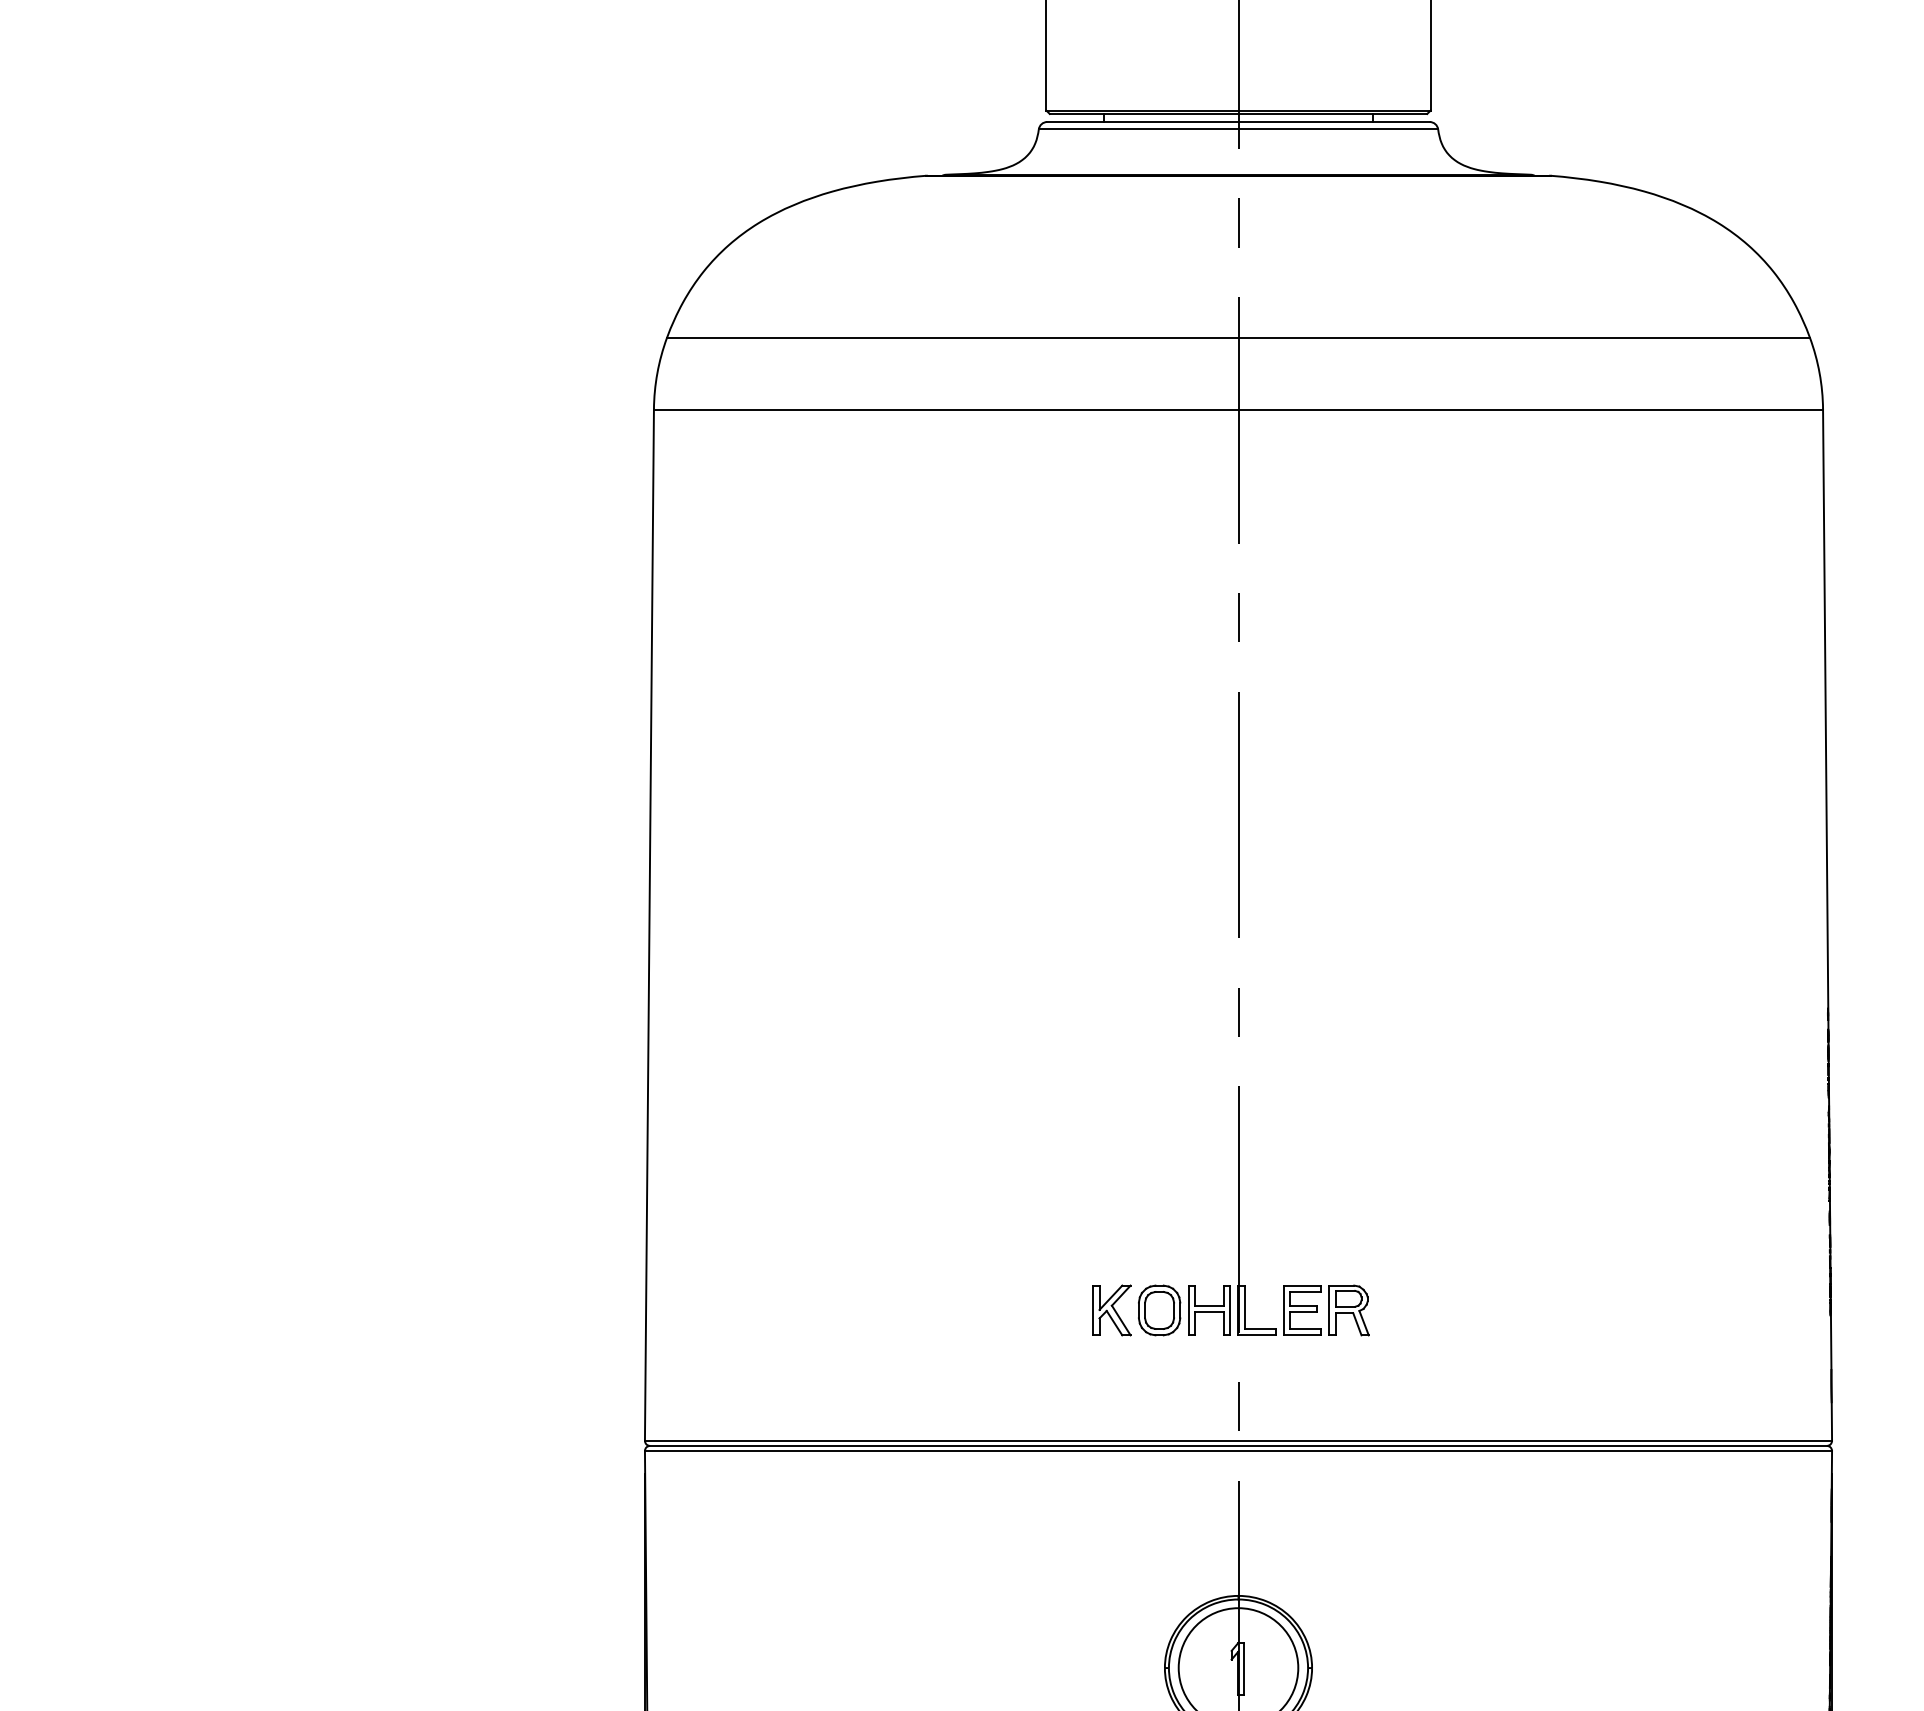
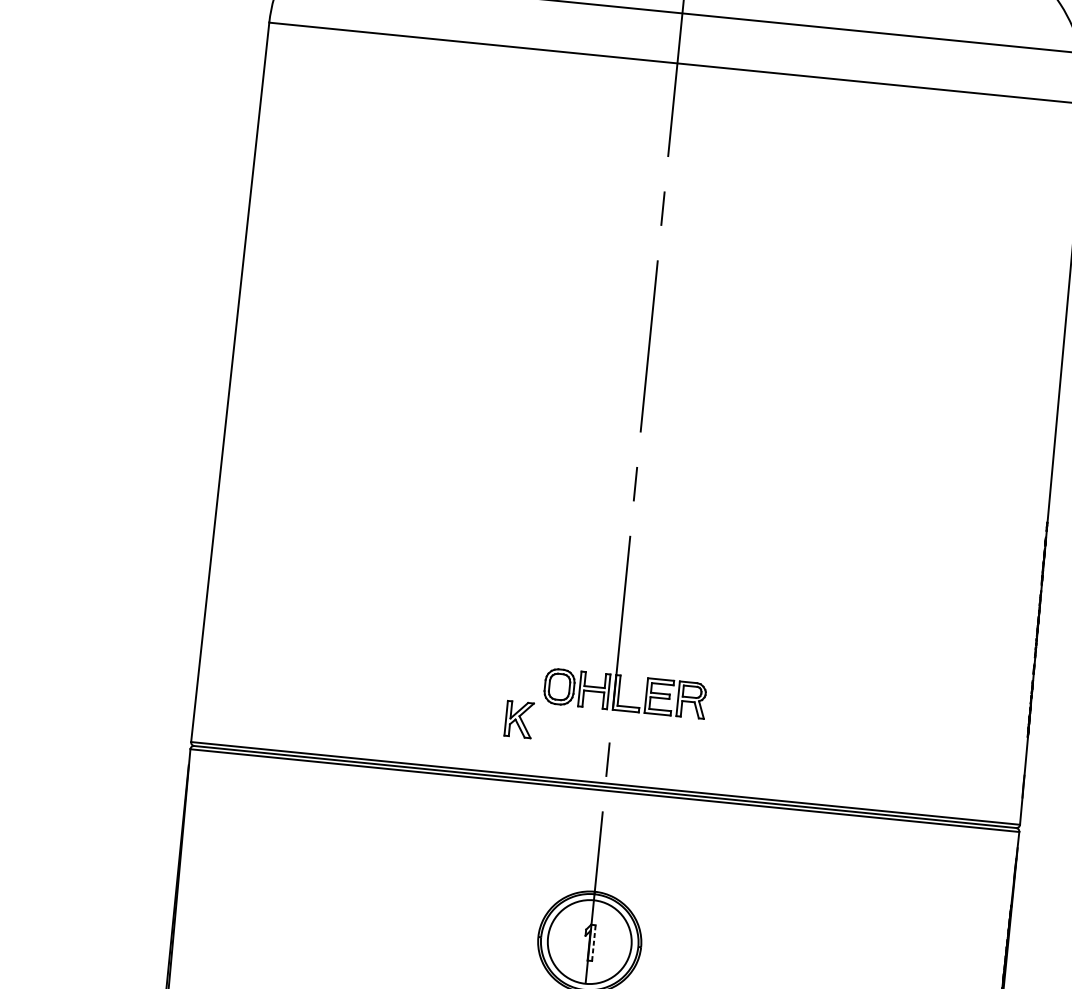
part: (1111, 1310) -> (518, 719), moved
line: (1244, 1668) -> (593, 942), solid -> dashed

